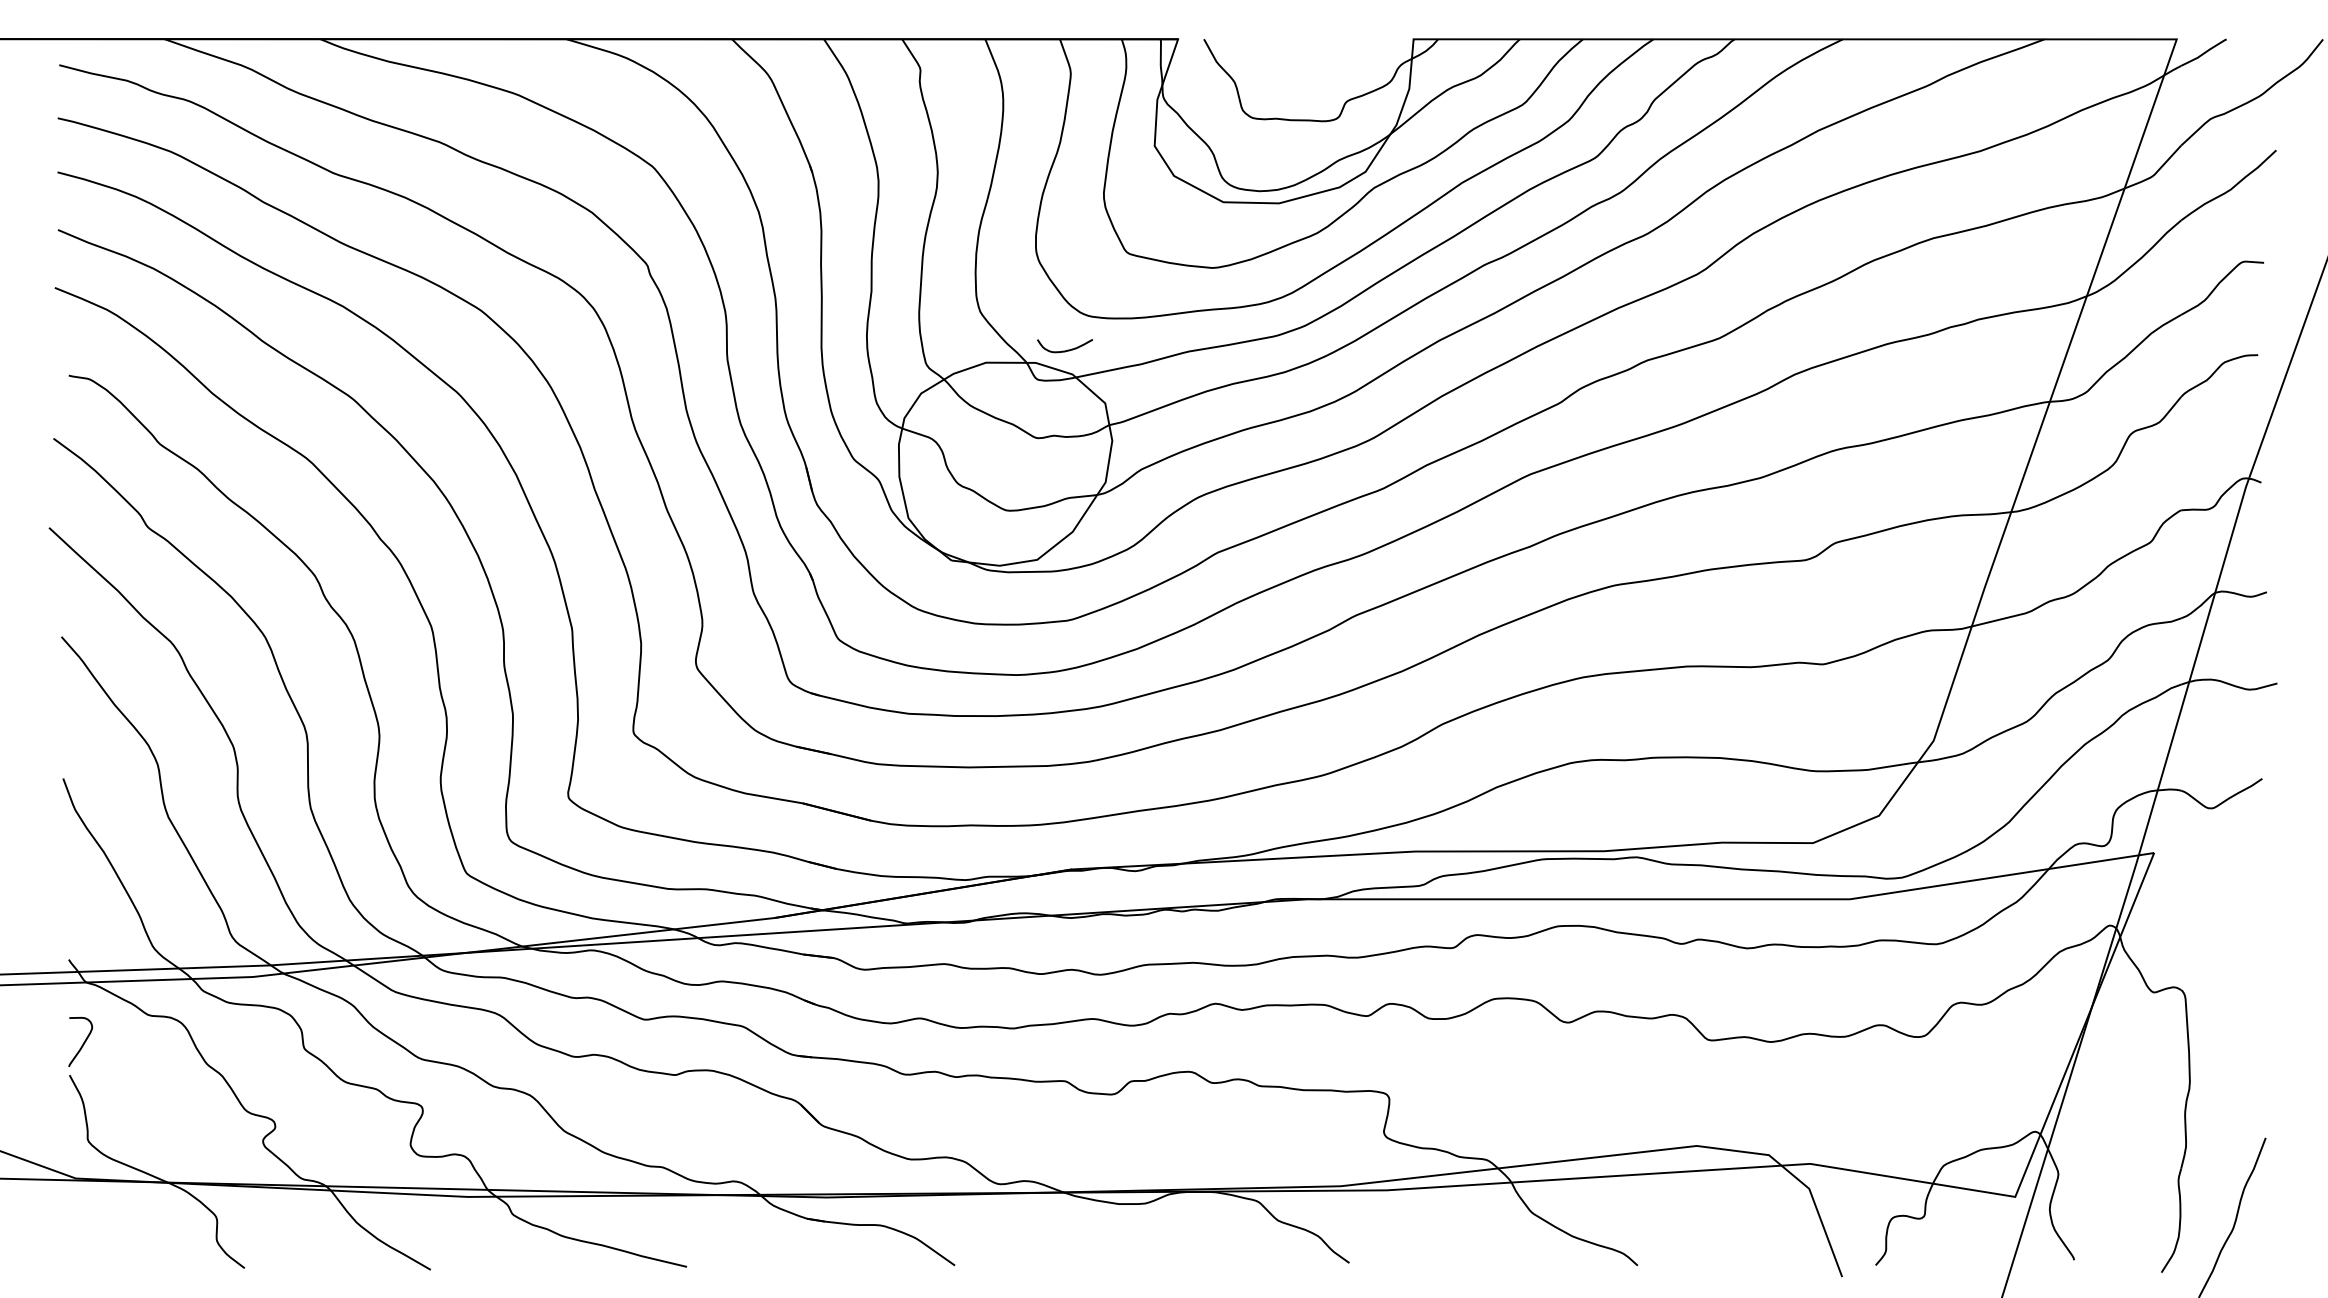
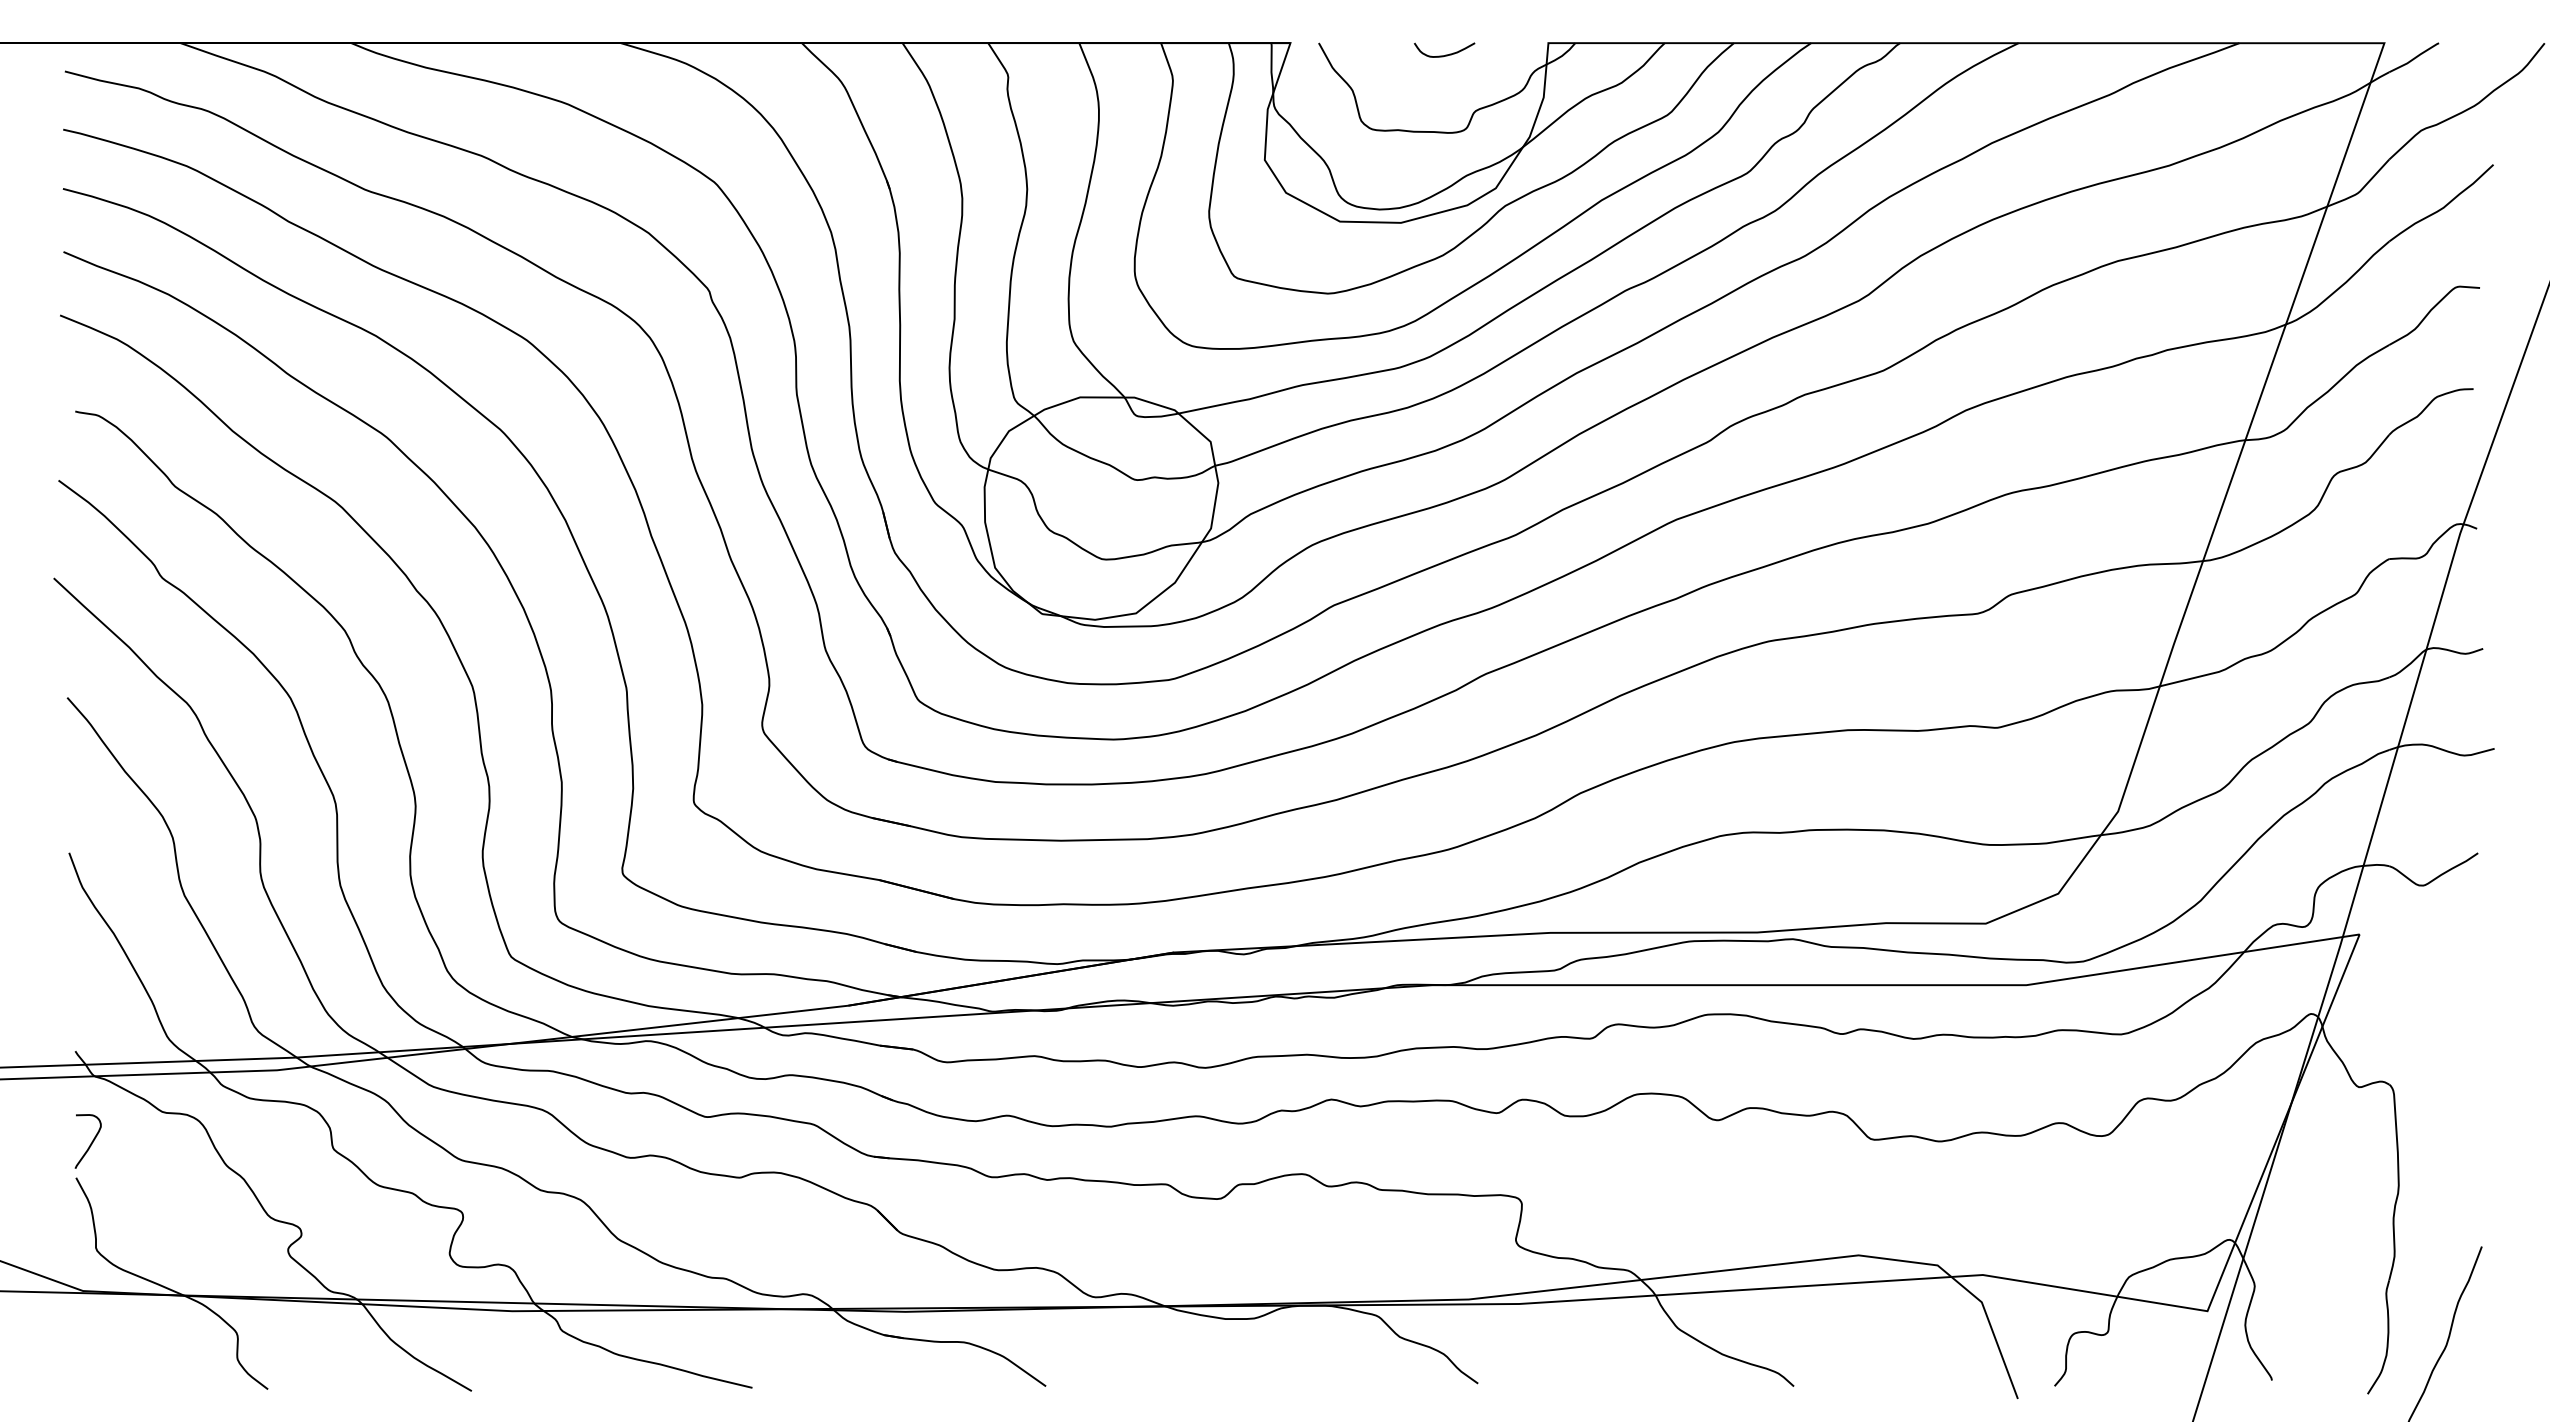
curve: (1065, 350) -> (1445, 54), moved

